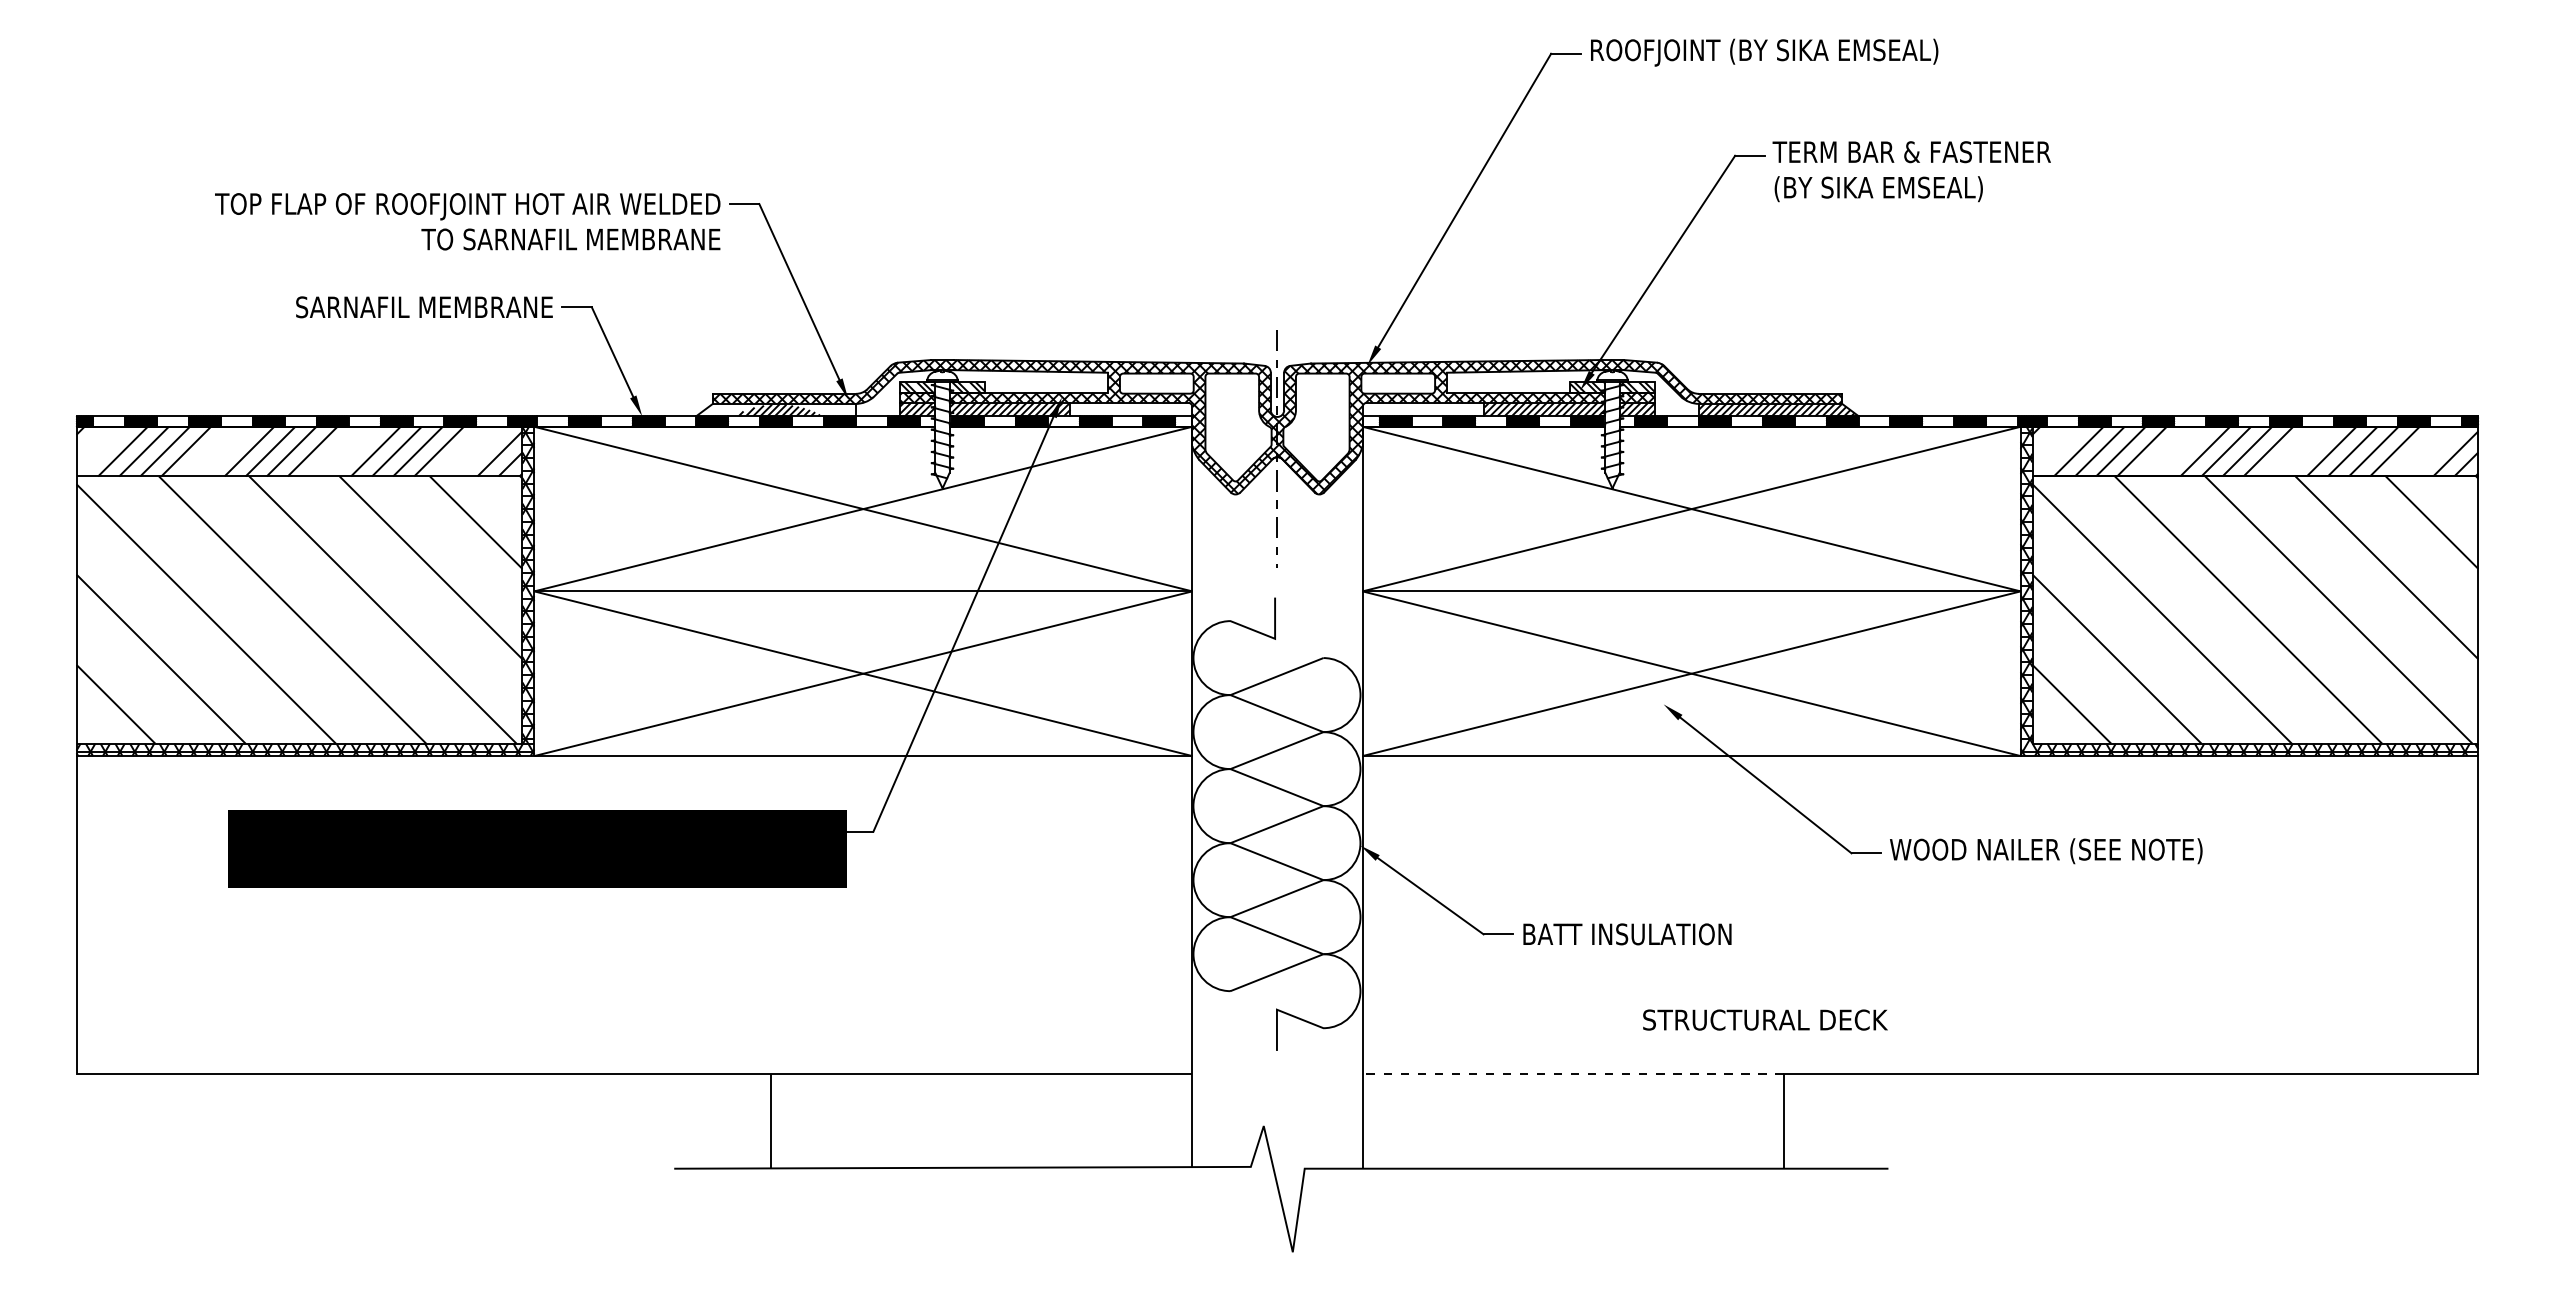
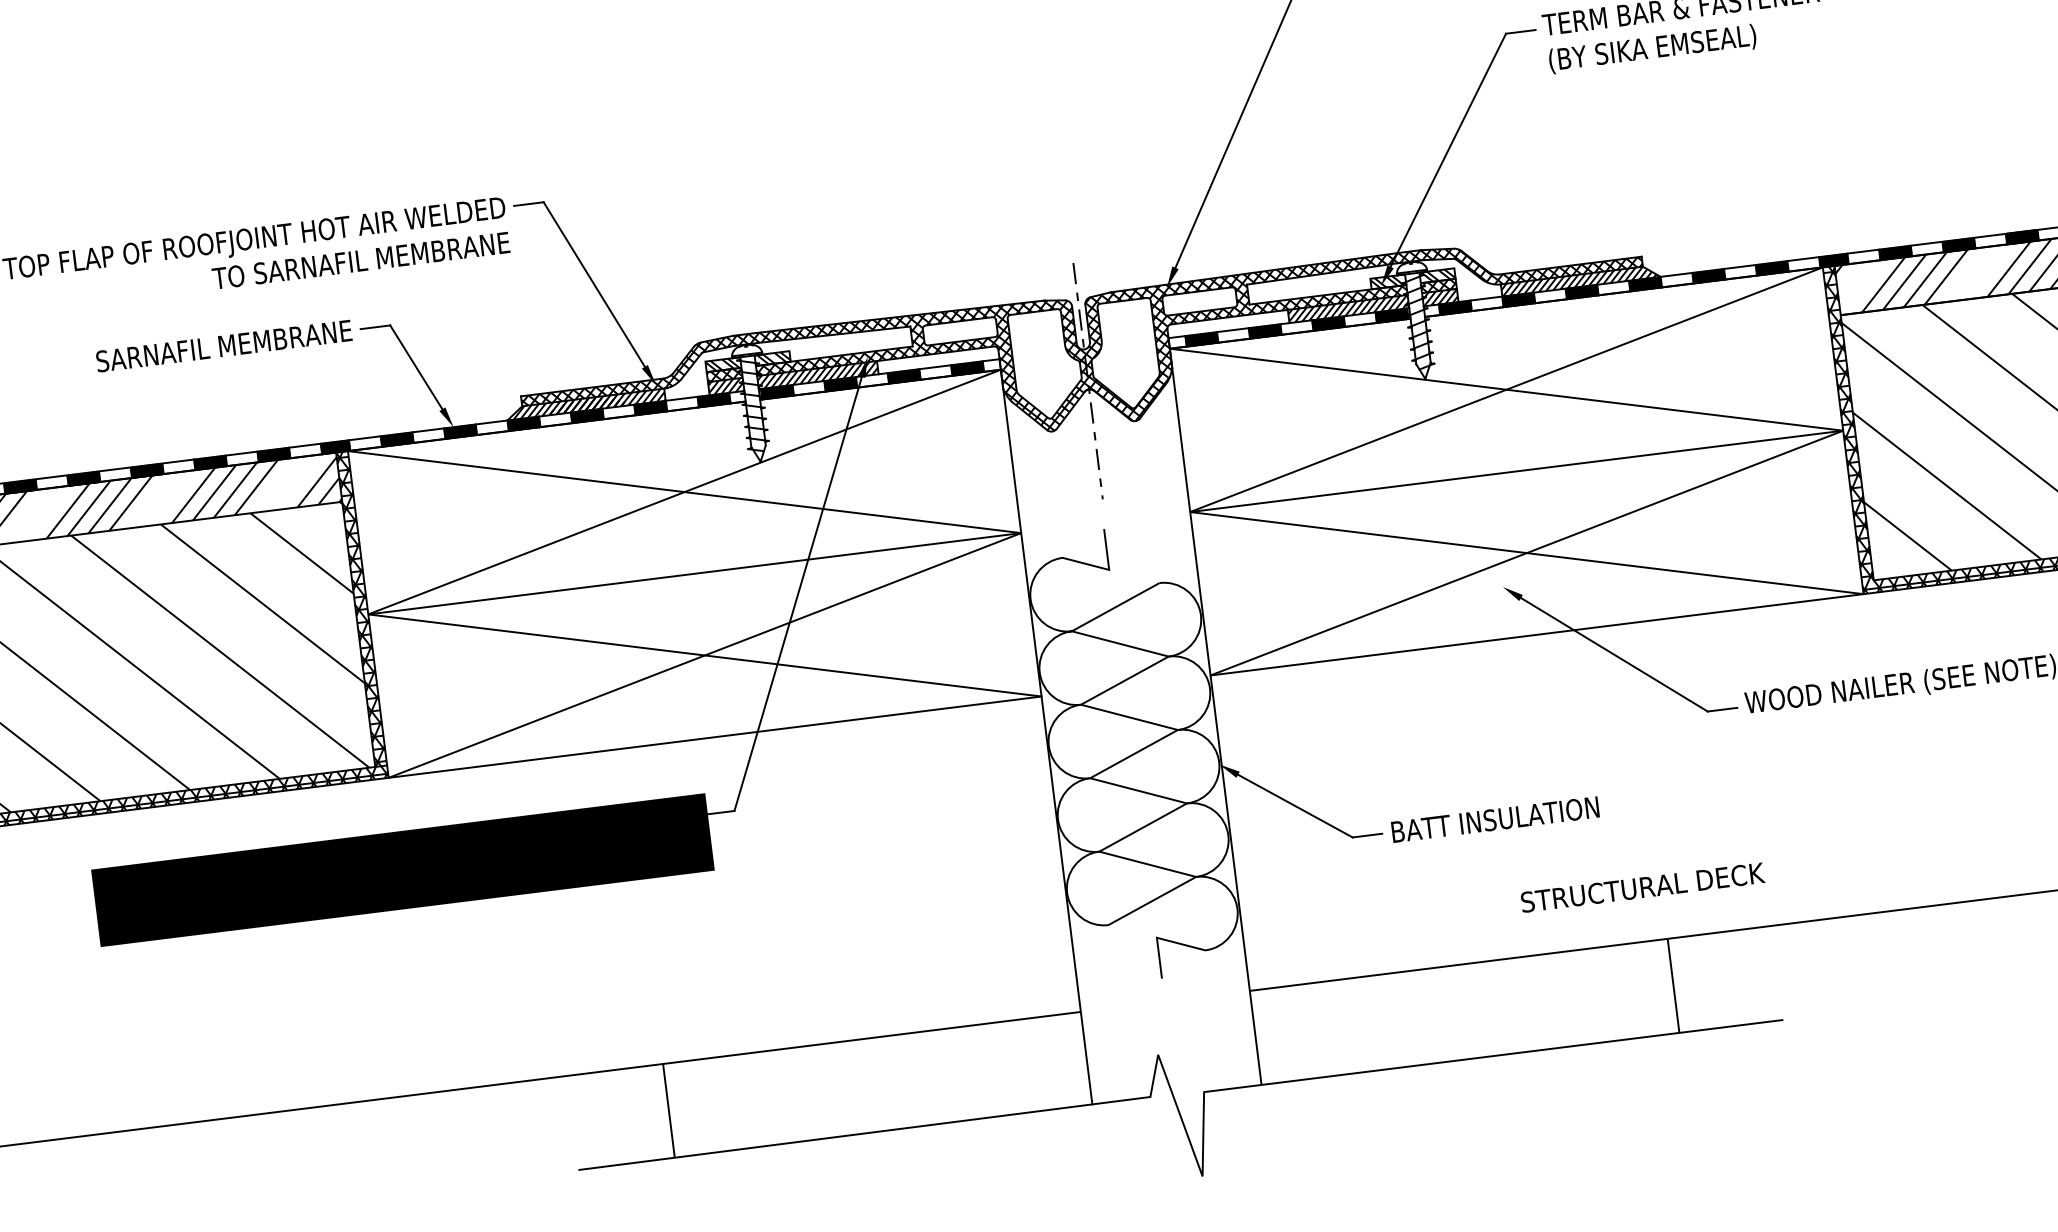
hatch: (778, 409) -> (588, 403), added
line: (1573, 1073) -> (1459, 964), dashed -> solid

